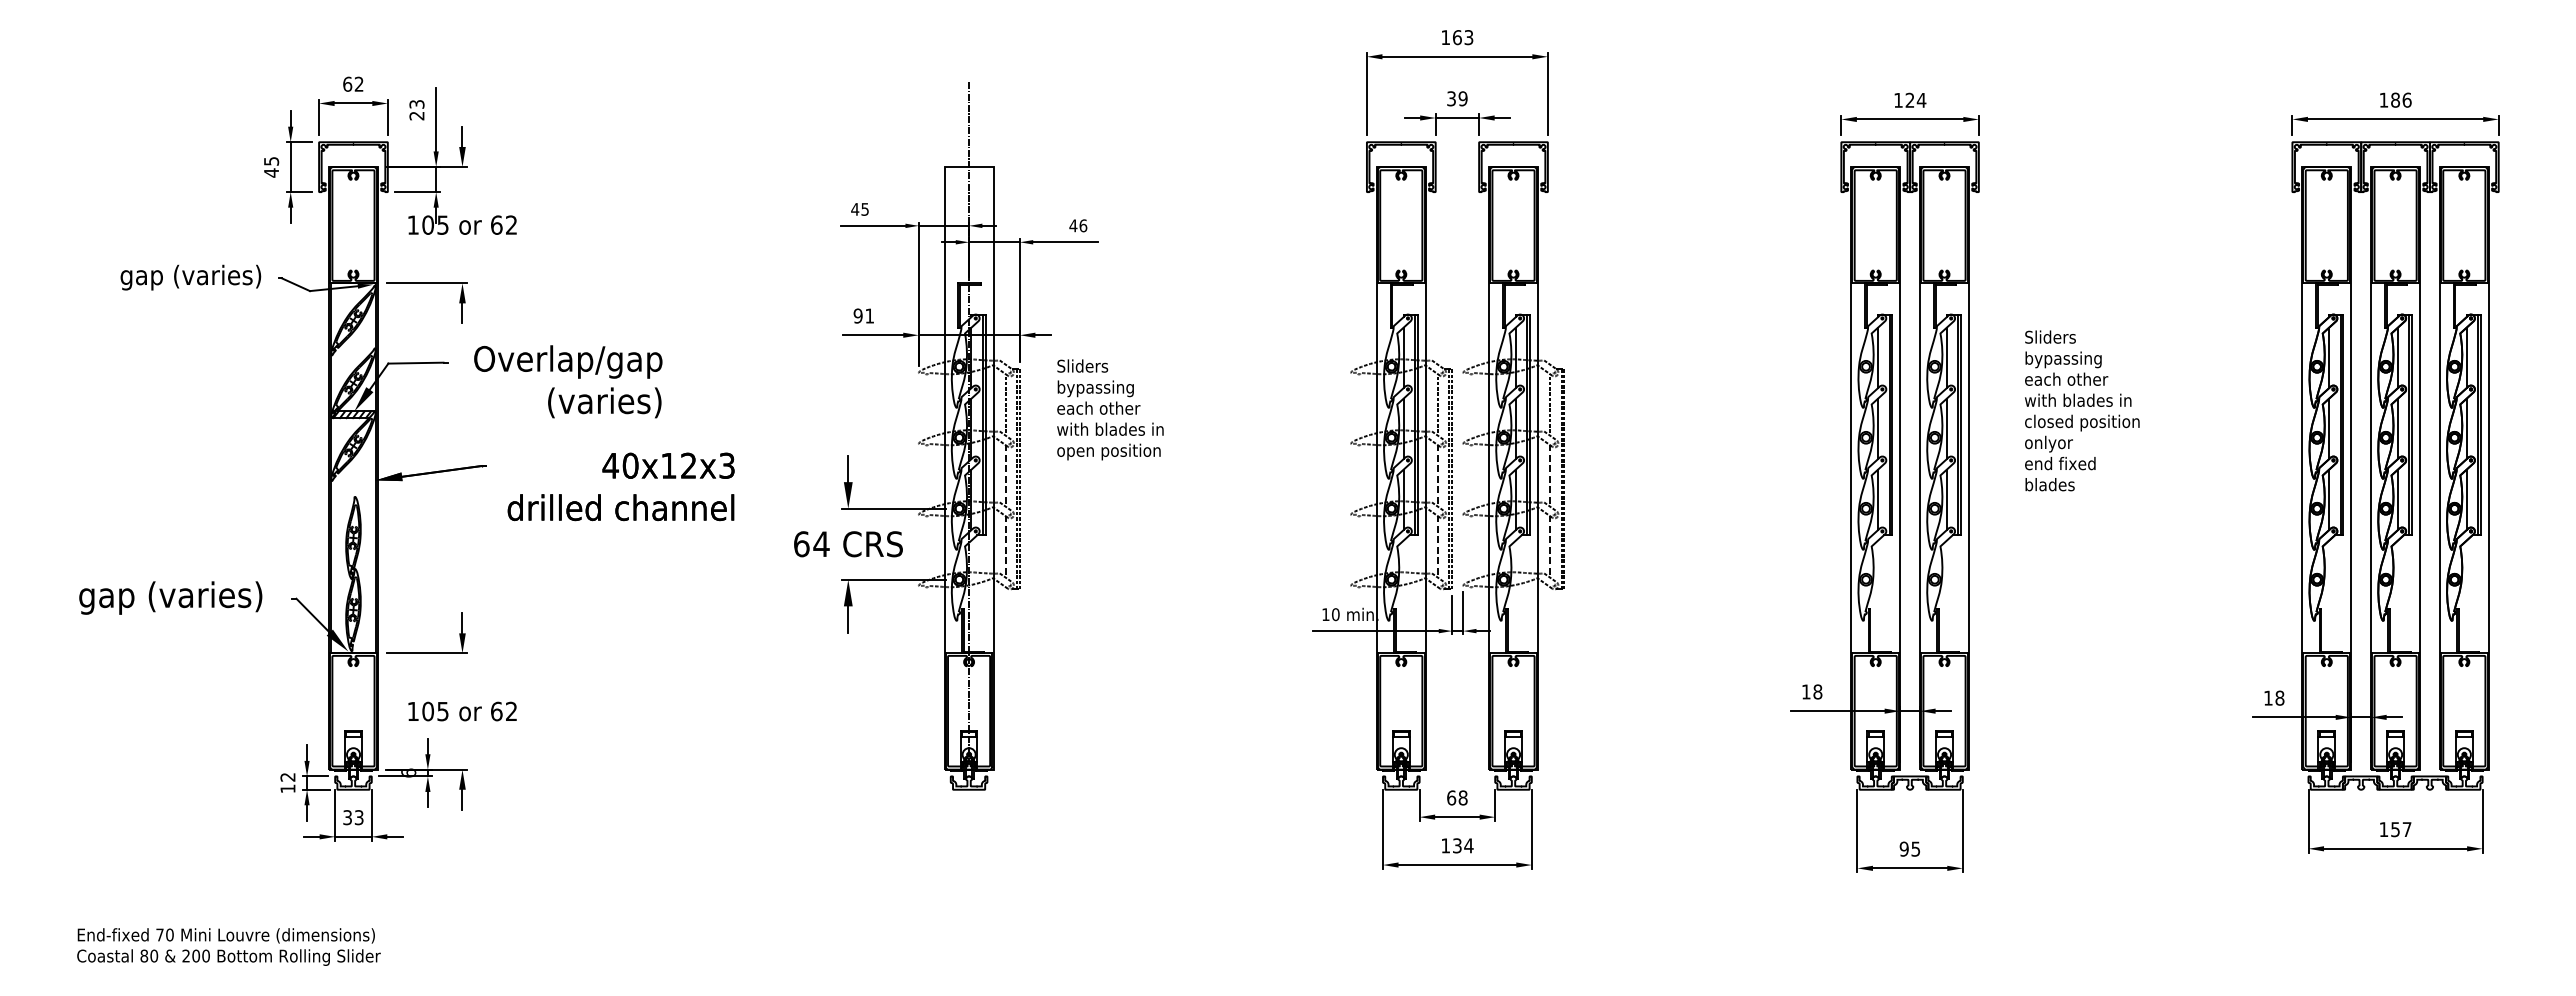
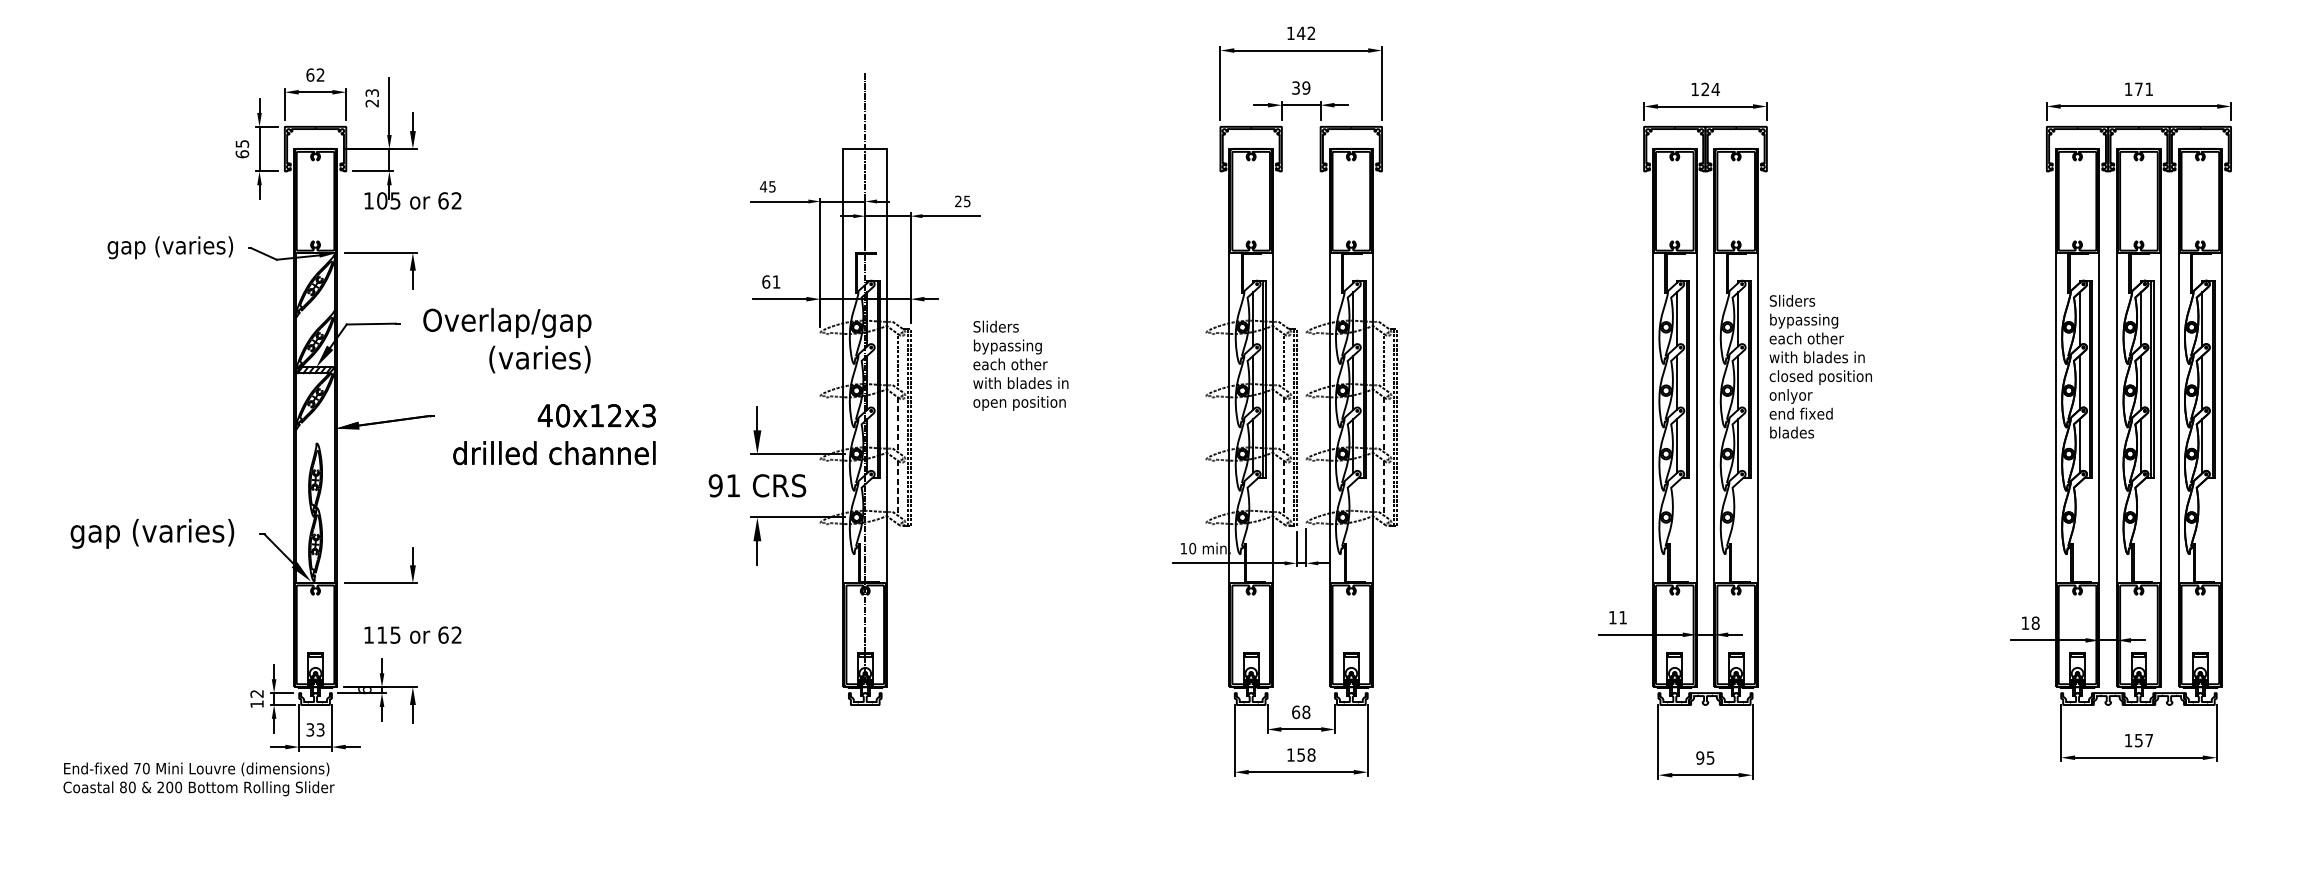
text: (1462, 37) -> (1305, 33), 163 -> 142
text: (2401, 99) -> (2144, 88), 186 -> 171
text: (271, 172) -> (242, 153), 45 -> 65
text: (1078, 225) -> (962, 201), 46 -> 25
text: (857, 315) -> (765, 281), 91 -> 61
text: (1110, 409) -> (1020, 365), moved
text: (2082, 410) -> (1821, 366), moved
text: (811, 544) -> (724, 486), 64 -> 91
text: (1817, 691) -> (1622, 617), 18 -> 11
text: (427, 711) -> (381, 635), 105 -> 115
text: (1463, 845) -> (1306, 754), 134 -> 158
text: (228, 946) -> (198, 778), moved

